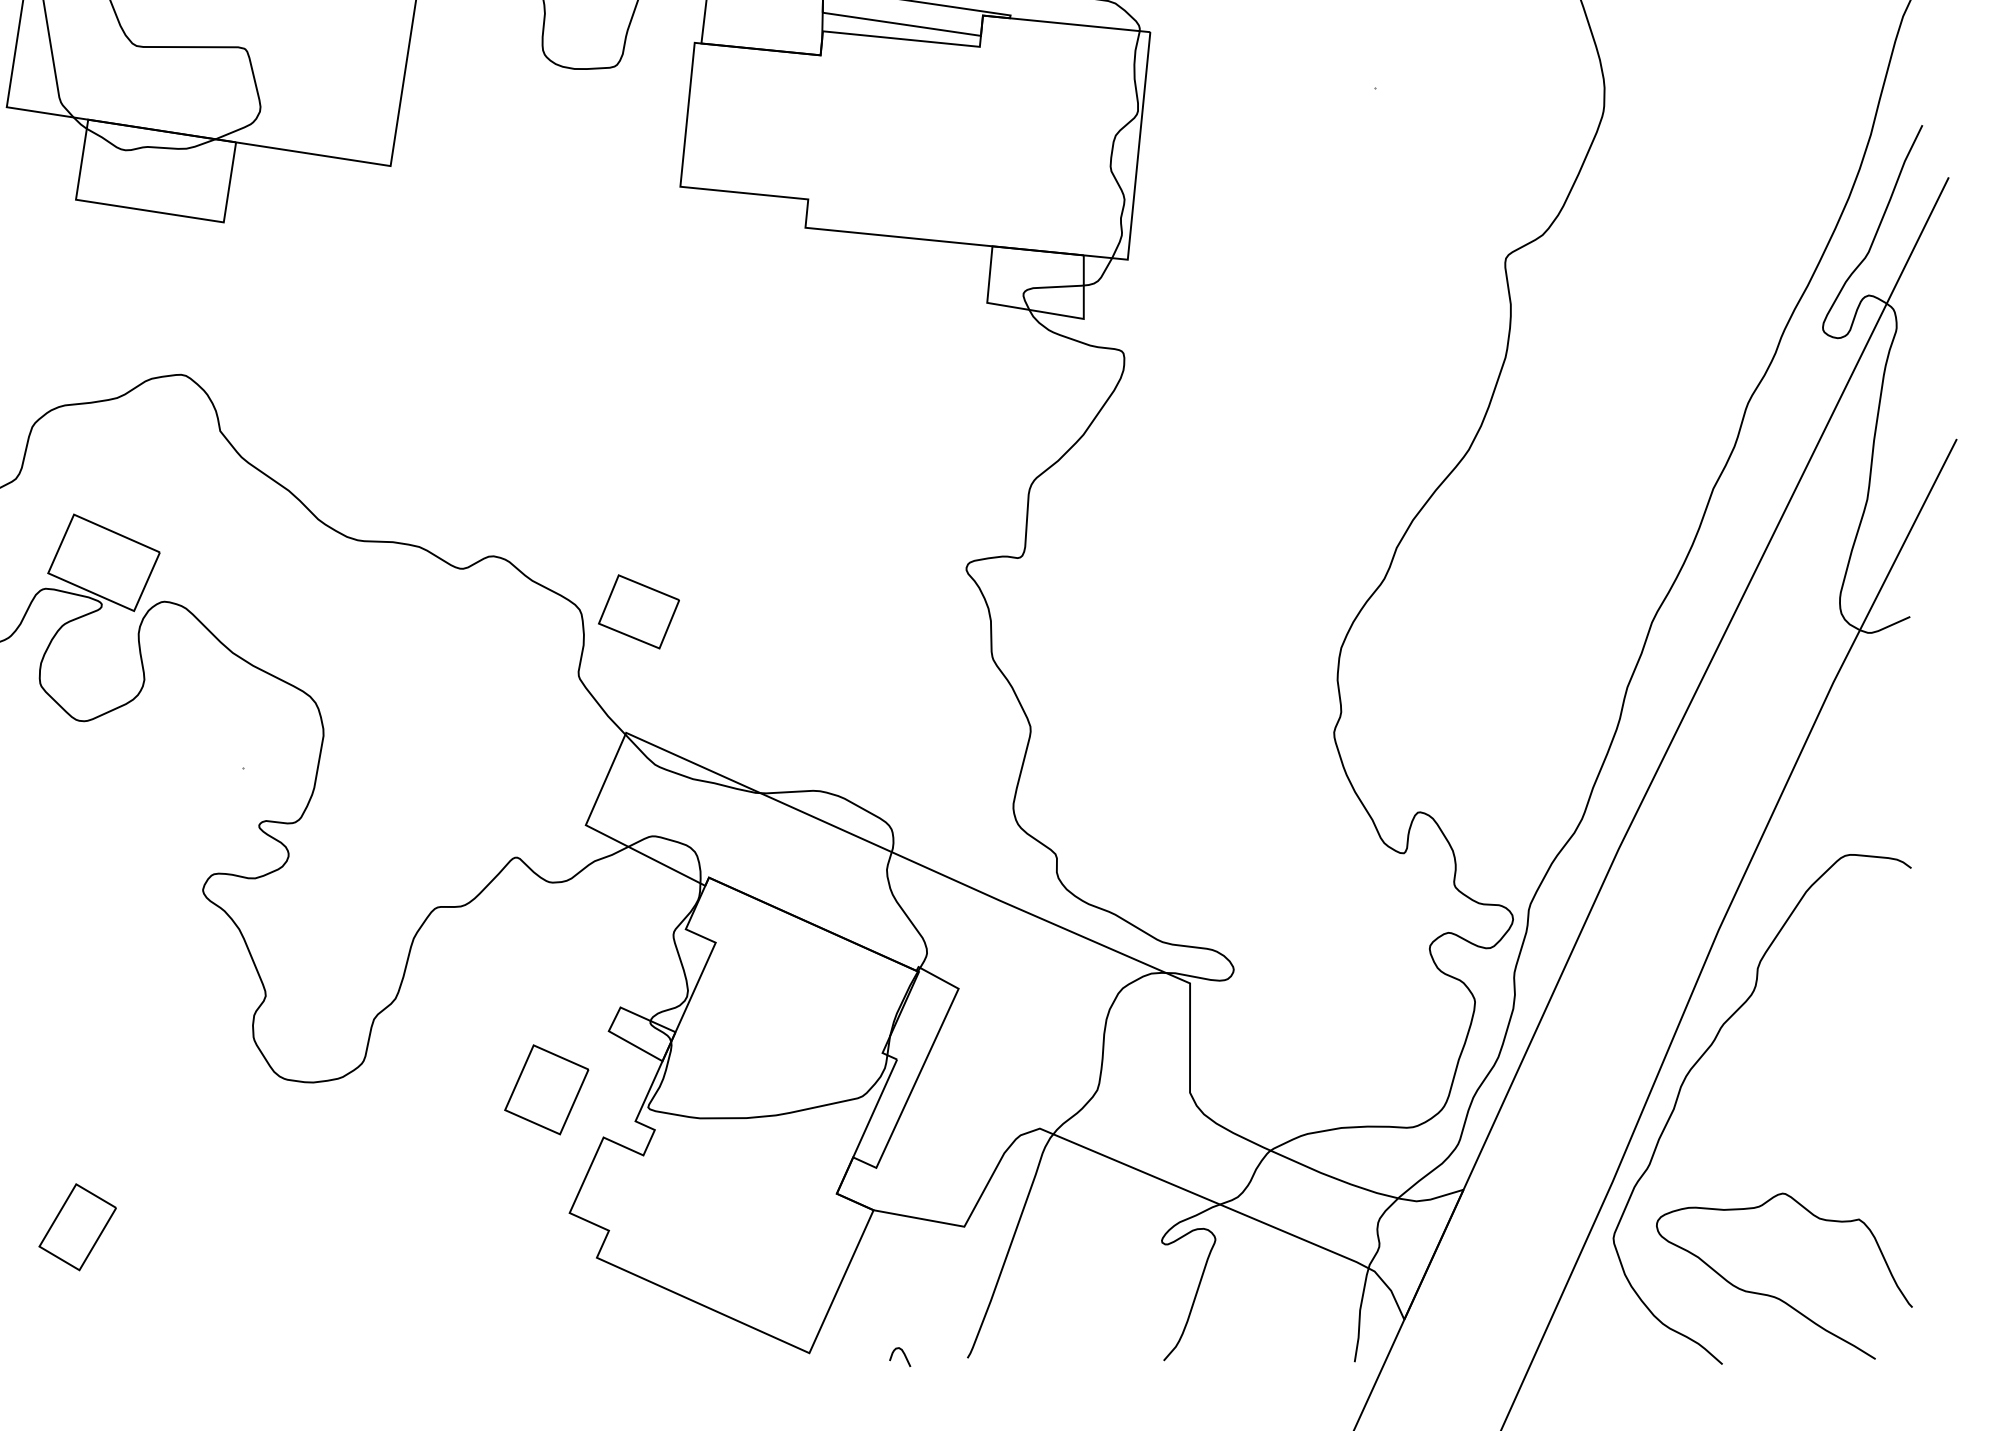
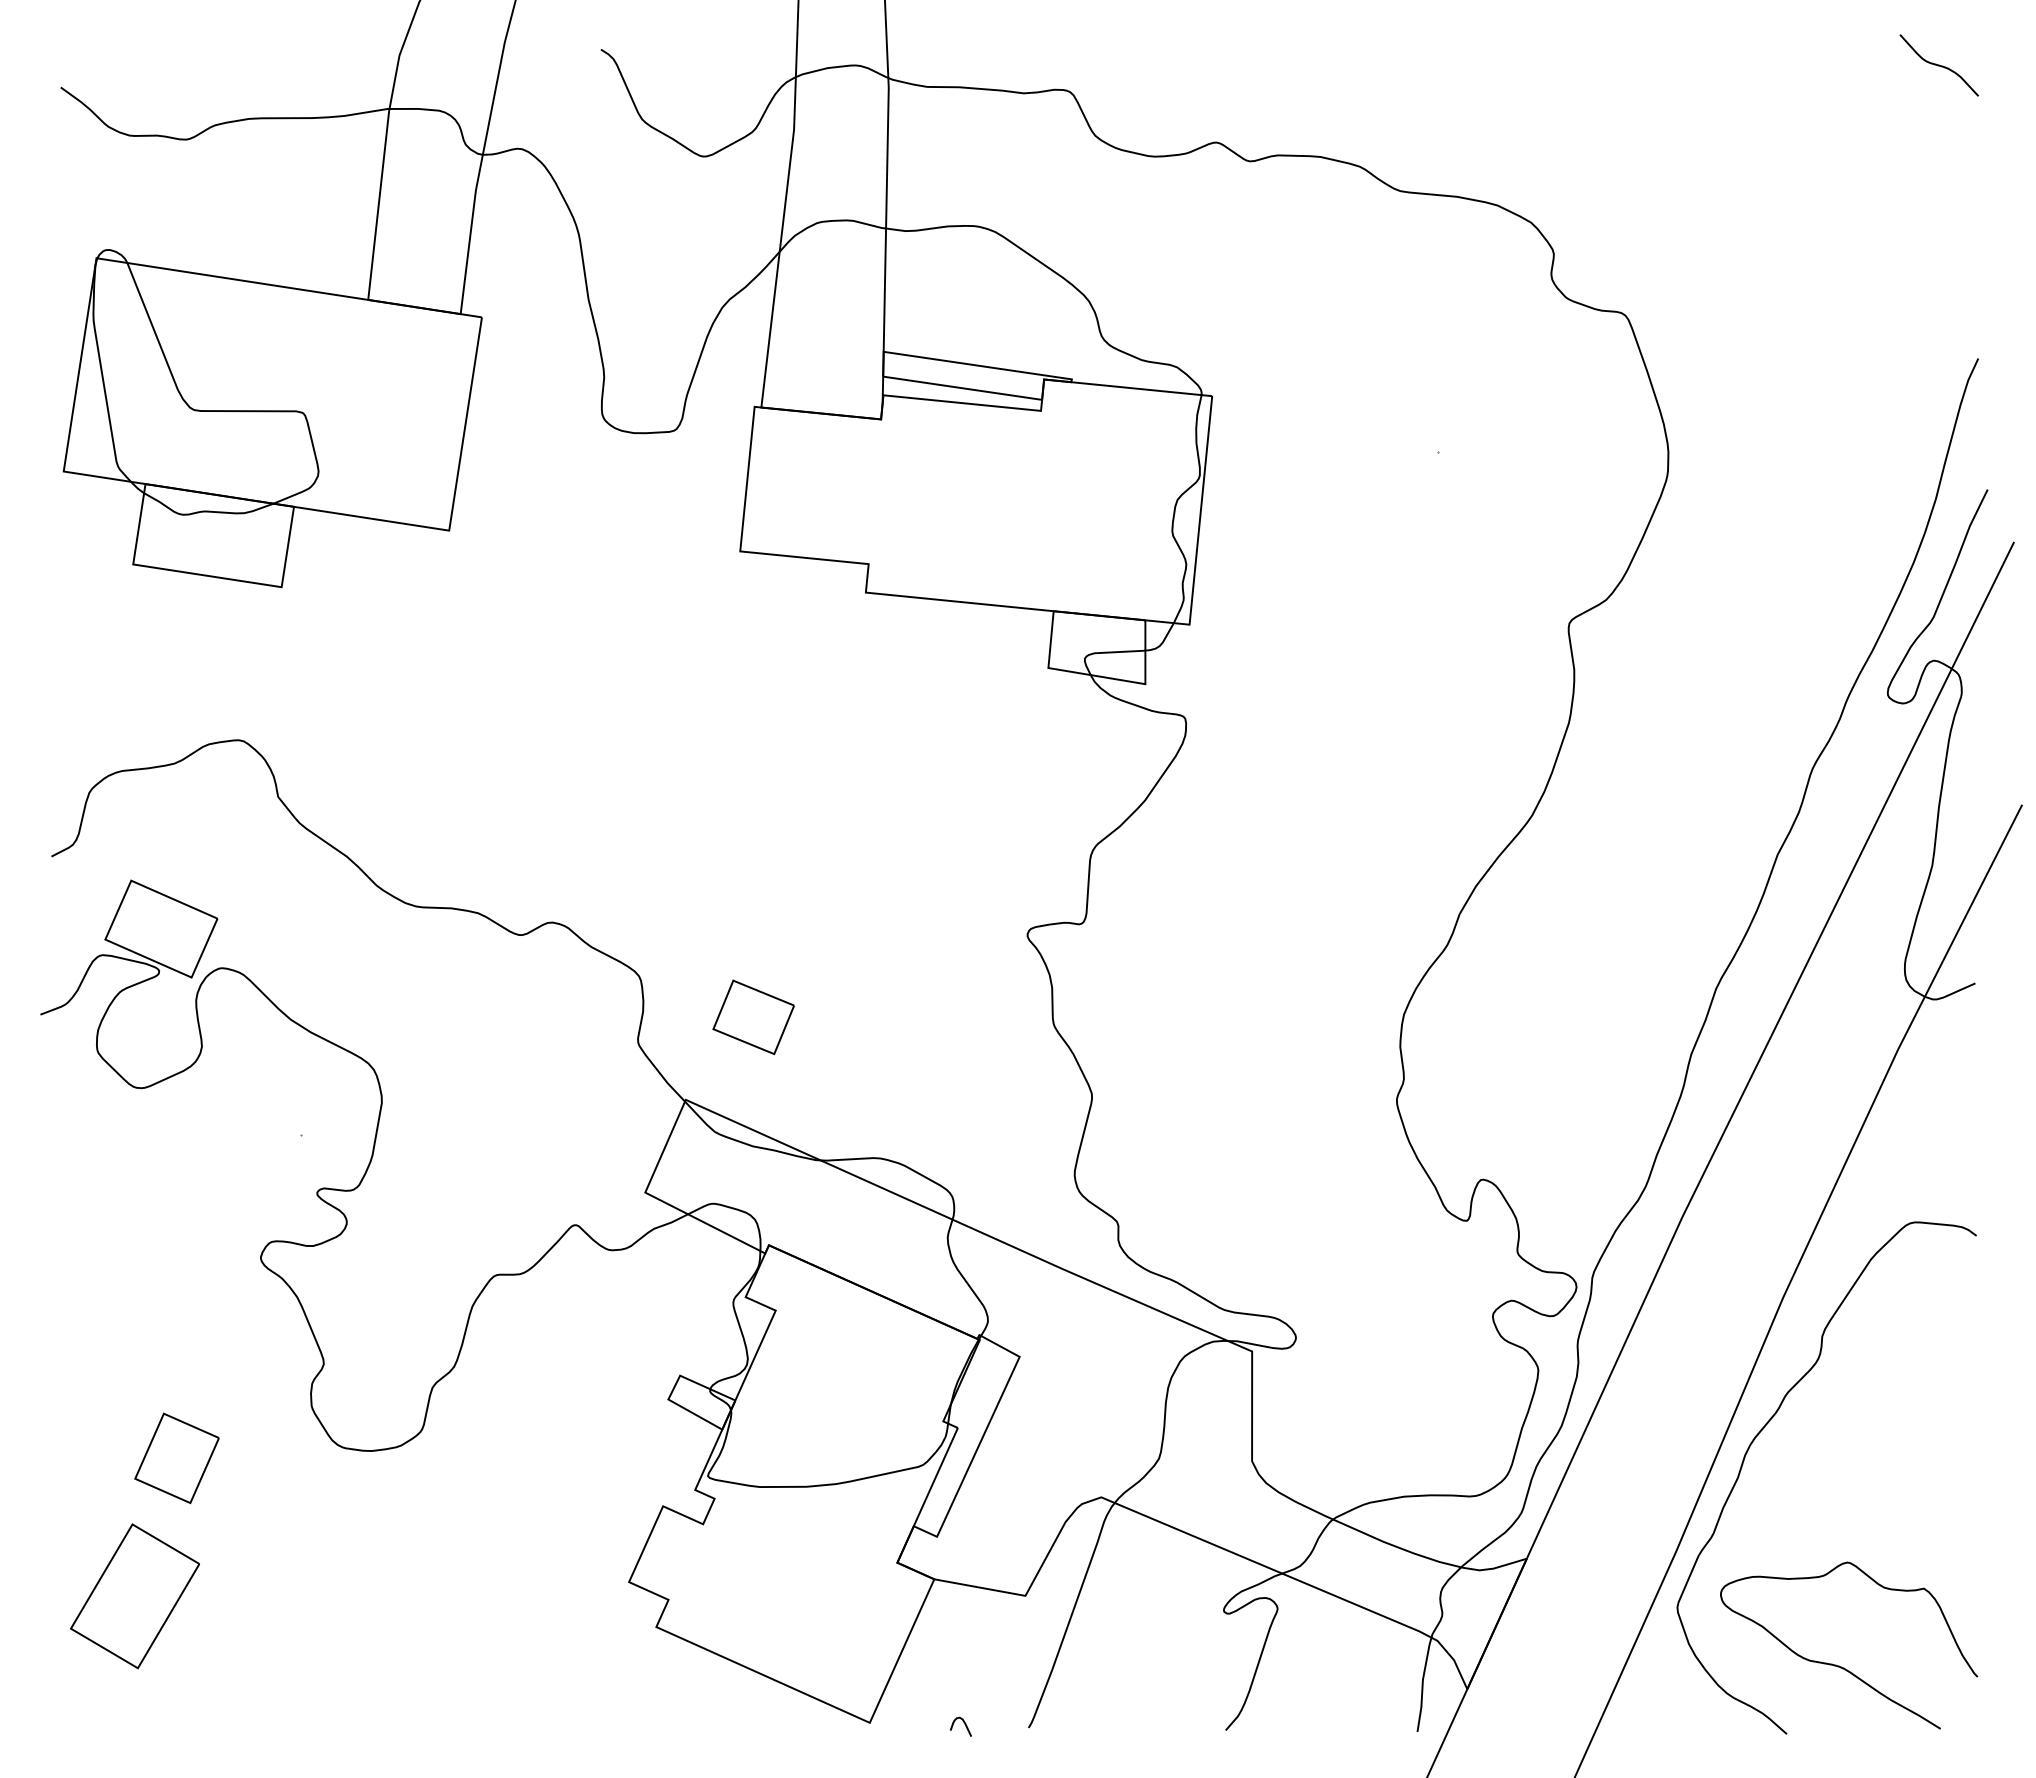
part: (638, 612) -> (753, 1017), moved
part: (546, 1089) -> (176, 1458), moved
part: (77, 1227) -> (134, 1596), size x1.67

